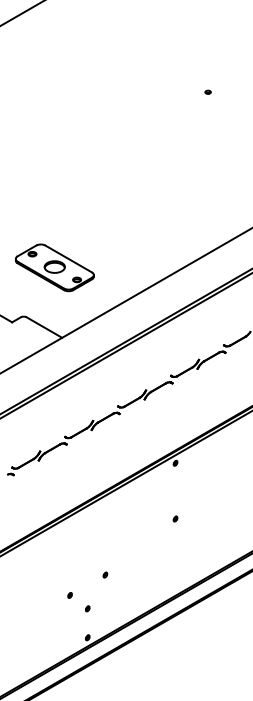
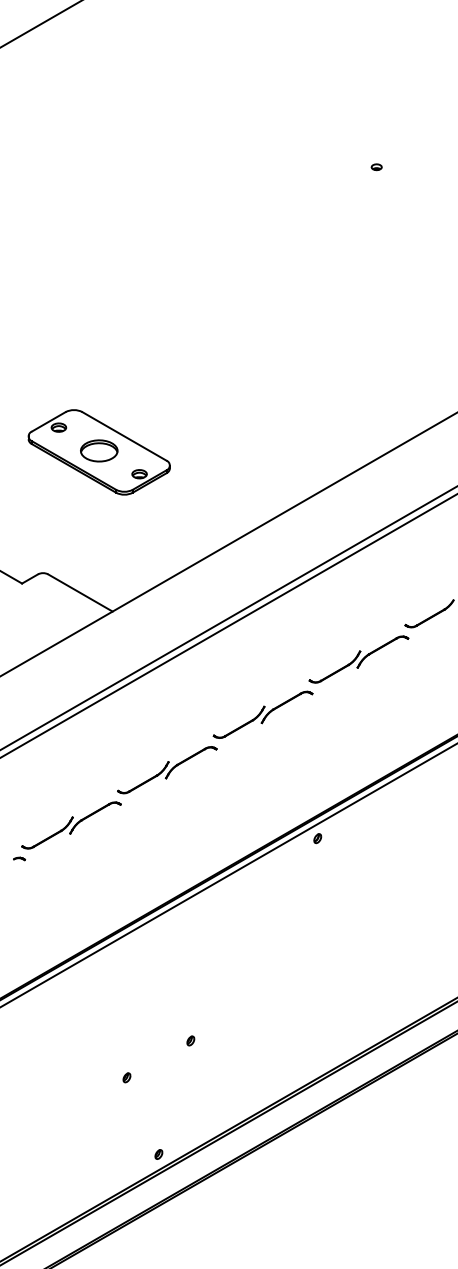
part: (54, 267) -> (98, 451), moved
part: (175, 518) -> (317, 938), removed
part: (87, 608) -> (158, 1101), removed

